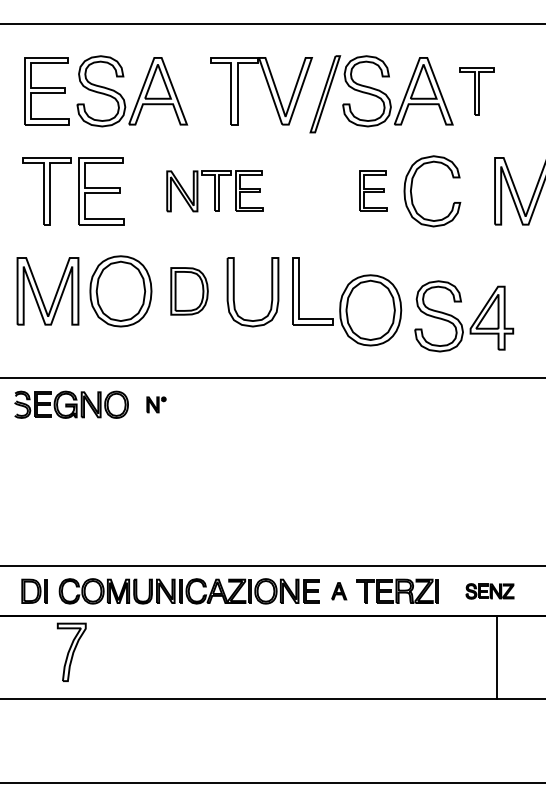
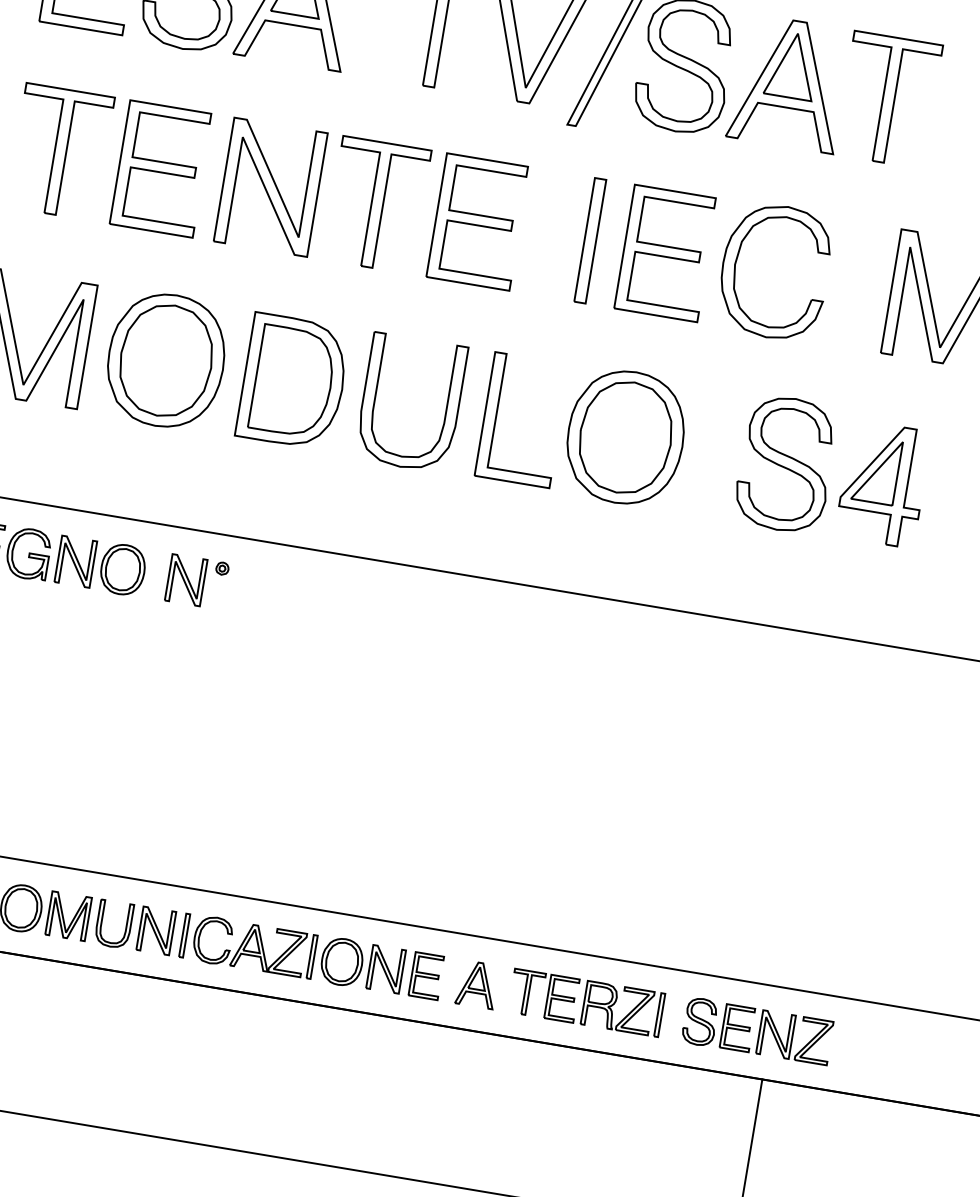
part: (476, 91) -> (887, 100), size x1.43
part: (214, 191) -> (370, 204), size x1.67
part: (332, 191) -> (589, 241), added
part: (373, 191) -> (665, 253), size x1.67
part: (189, 291) -> (293, 382), size x1.43
part: (370, 310) -> (625, 437), moved
part: (459, 320) -> (822, 478), moved
part: (156, 404) -> (197, 581), size x1.67
part: (339, 590) -> (478, 983), size x1.43
part: (489, 591) -> (756, 1031), size x1.67

